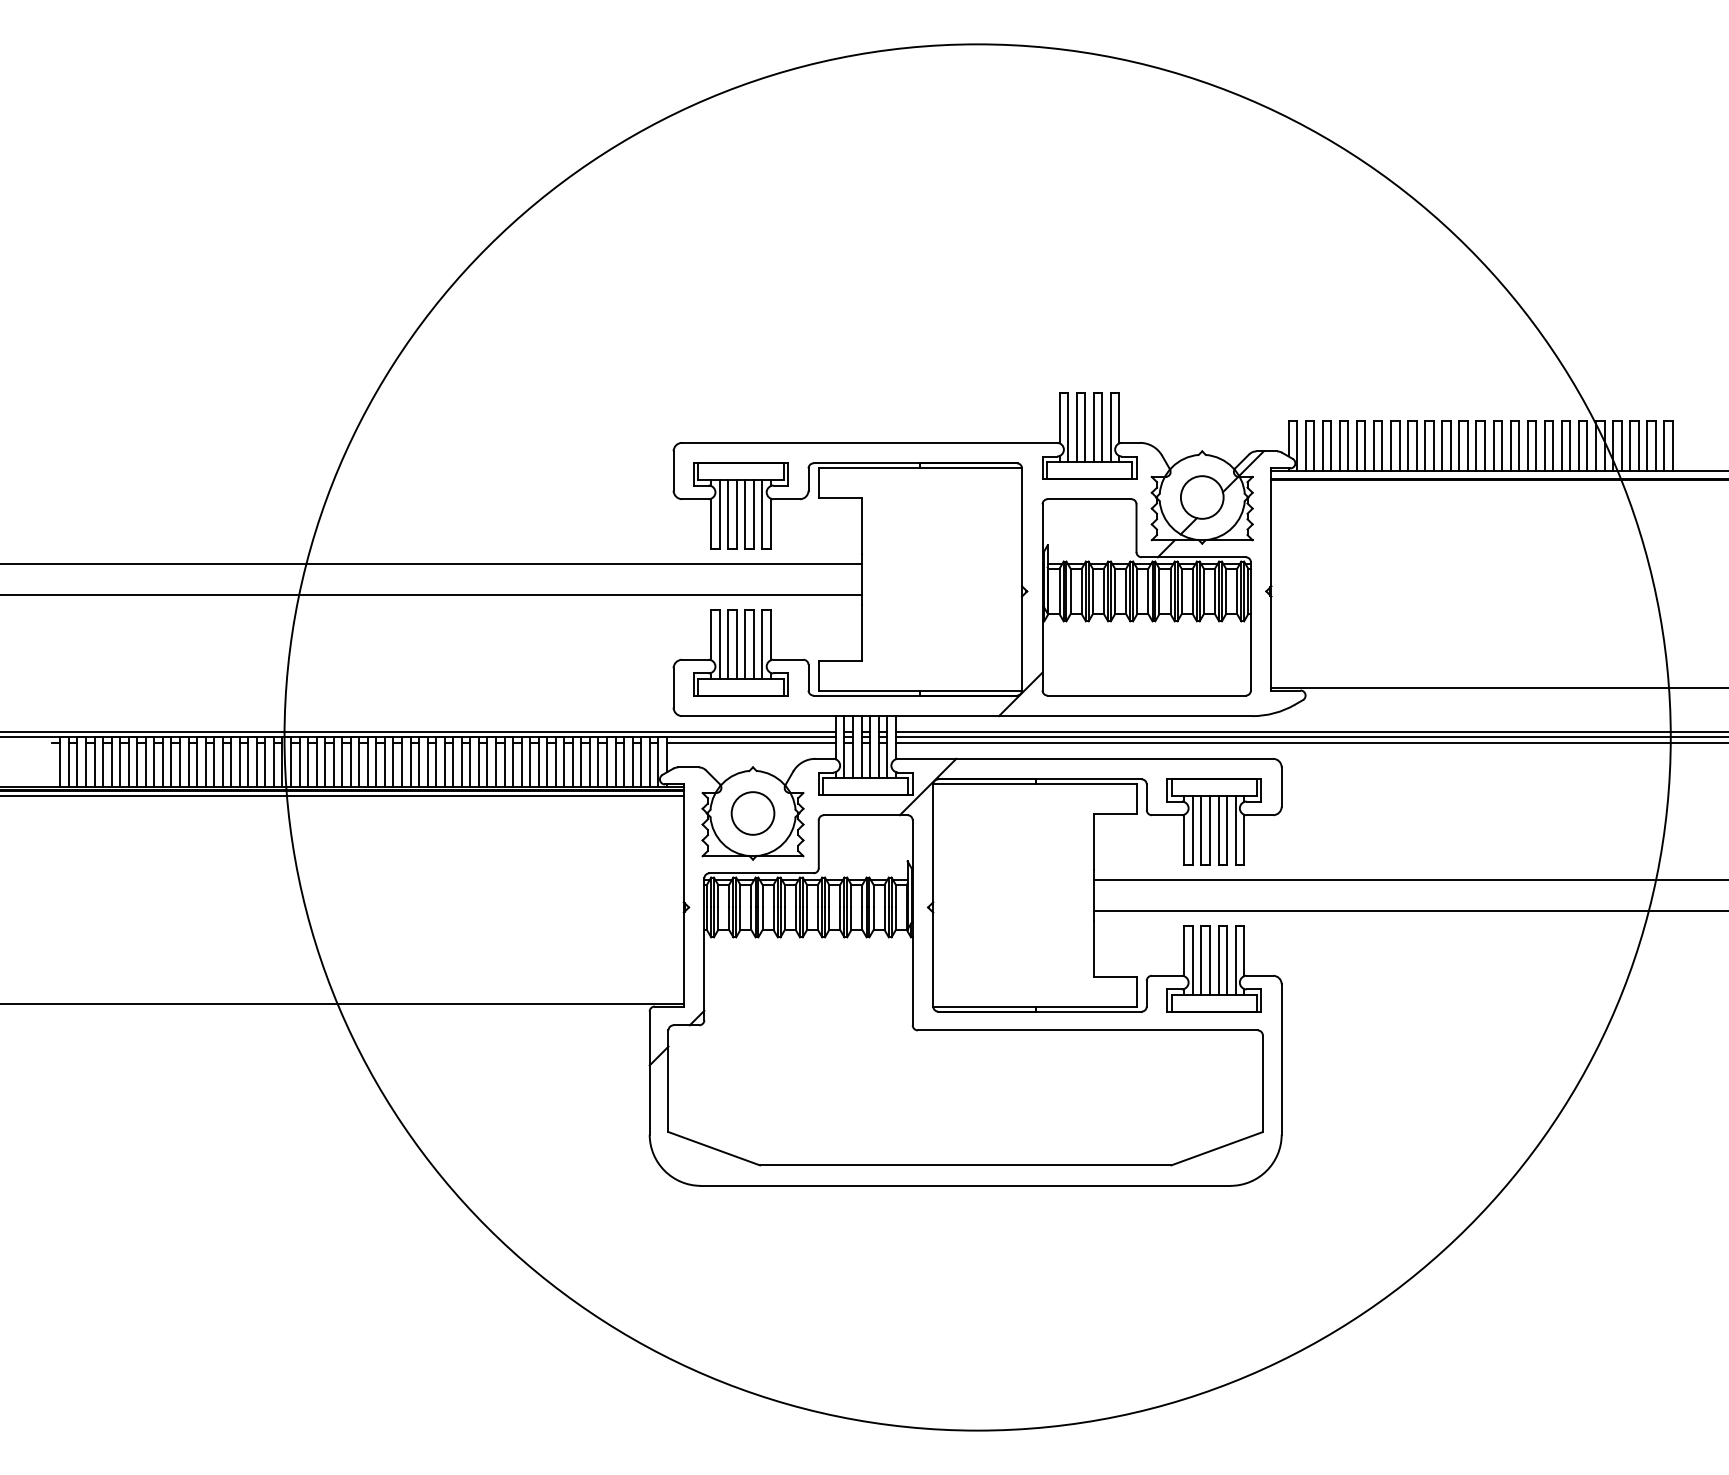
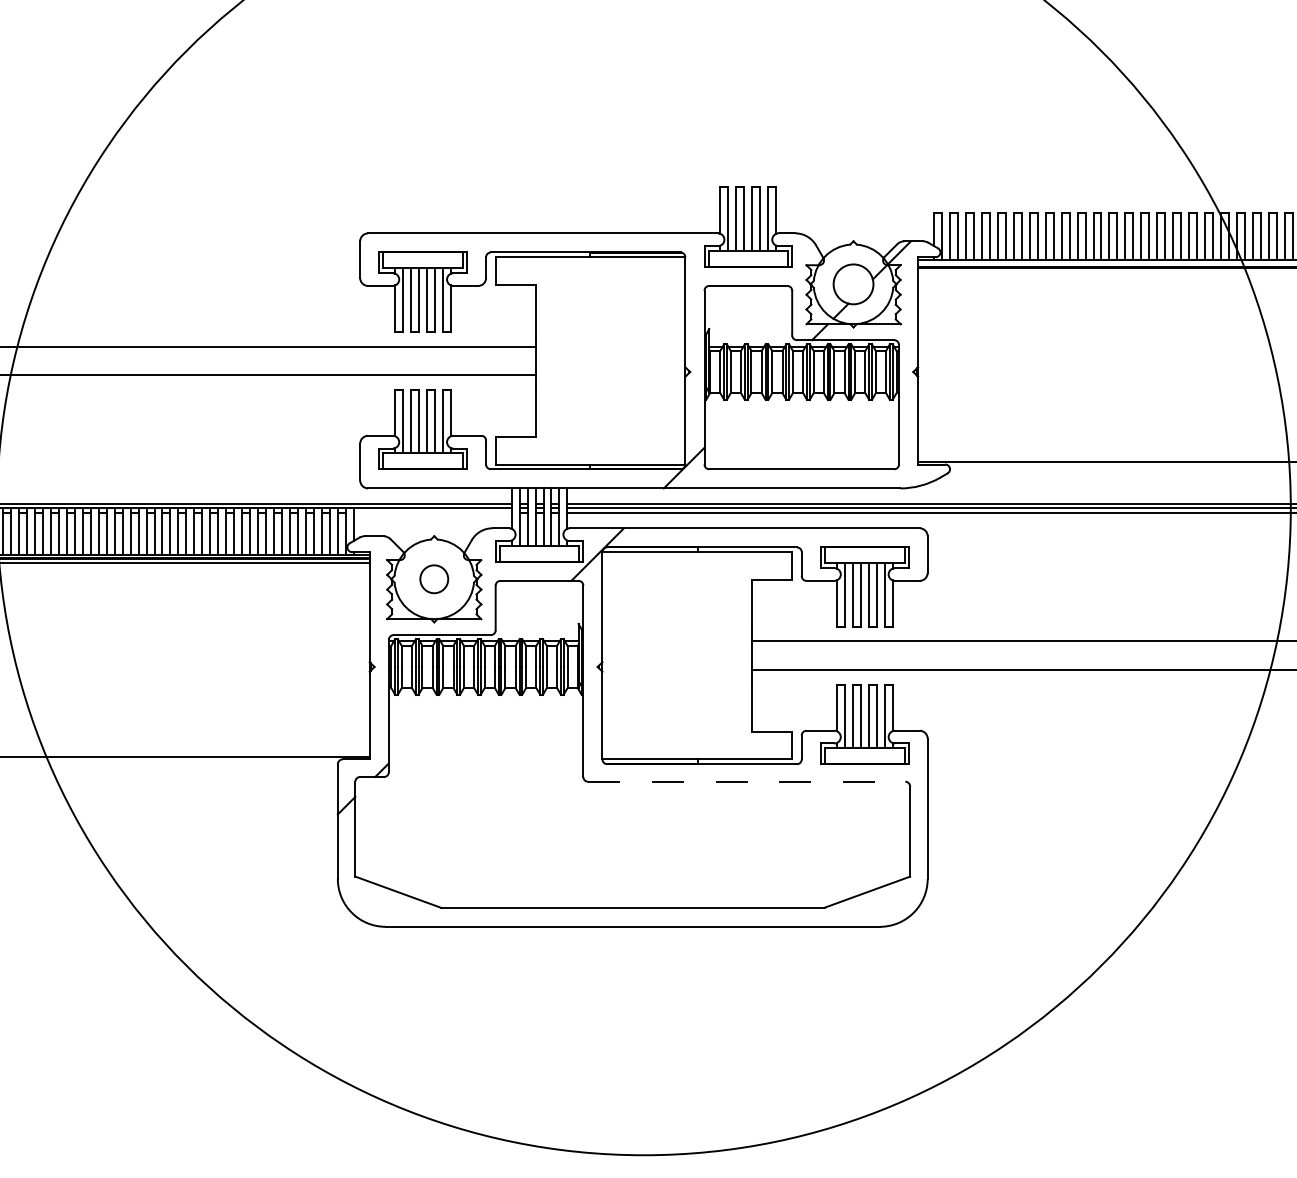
line: (750, 742) -> (431, 513), removed
circle: (752, 813) -> (433, 579), size x0.7
line: (1087, 1030) -> (746, 781), solid -> dashed

